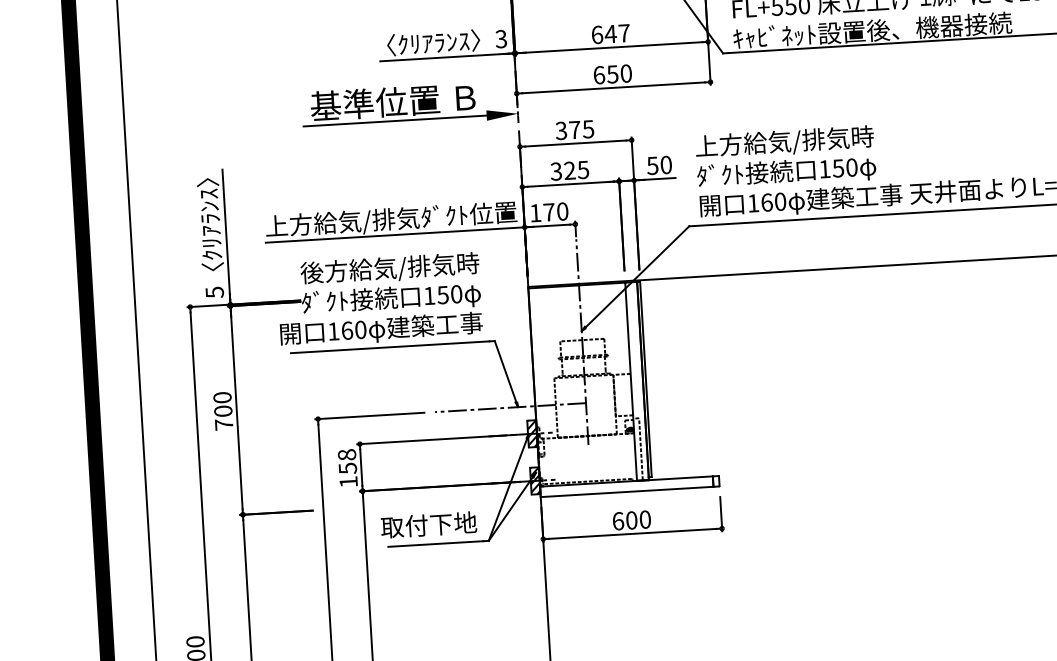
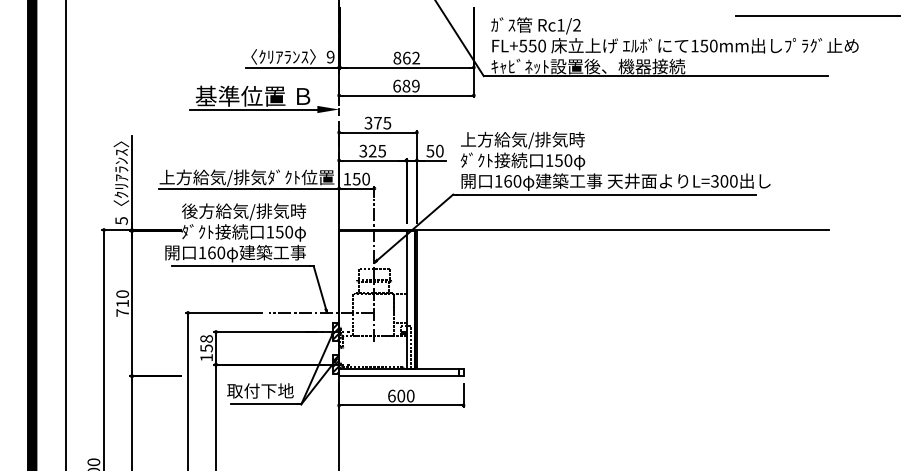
text: (610, 33) -> (406, 57), 647 -> 862
text: (501, 39) -> (330, 57), 3 -> 9
text: (618, 73) -> (410, 85), 650 -> 689
text: (548, 212) -> (356, 179), 170 -> 150
text: (223, 411) -> (122, 303), 700 -> 710

